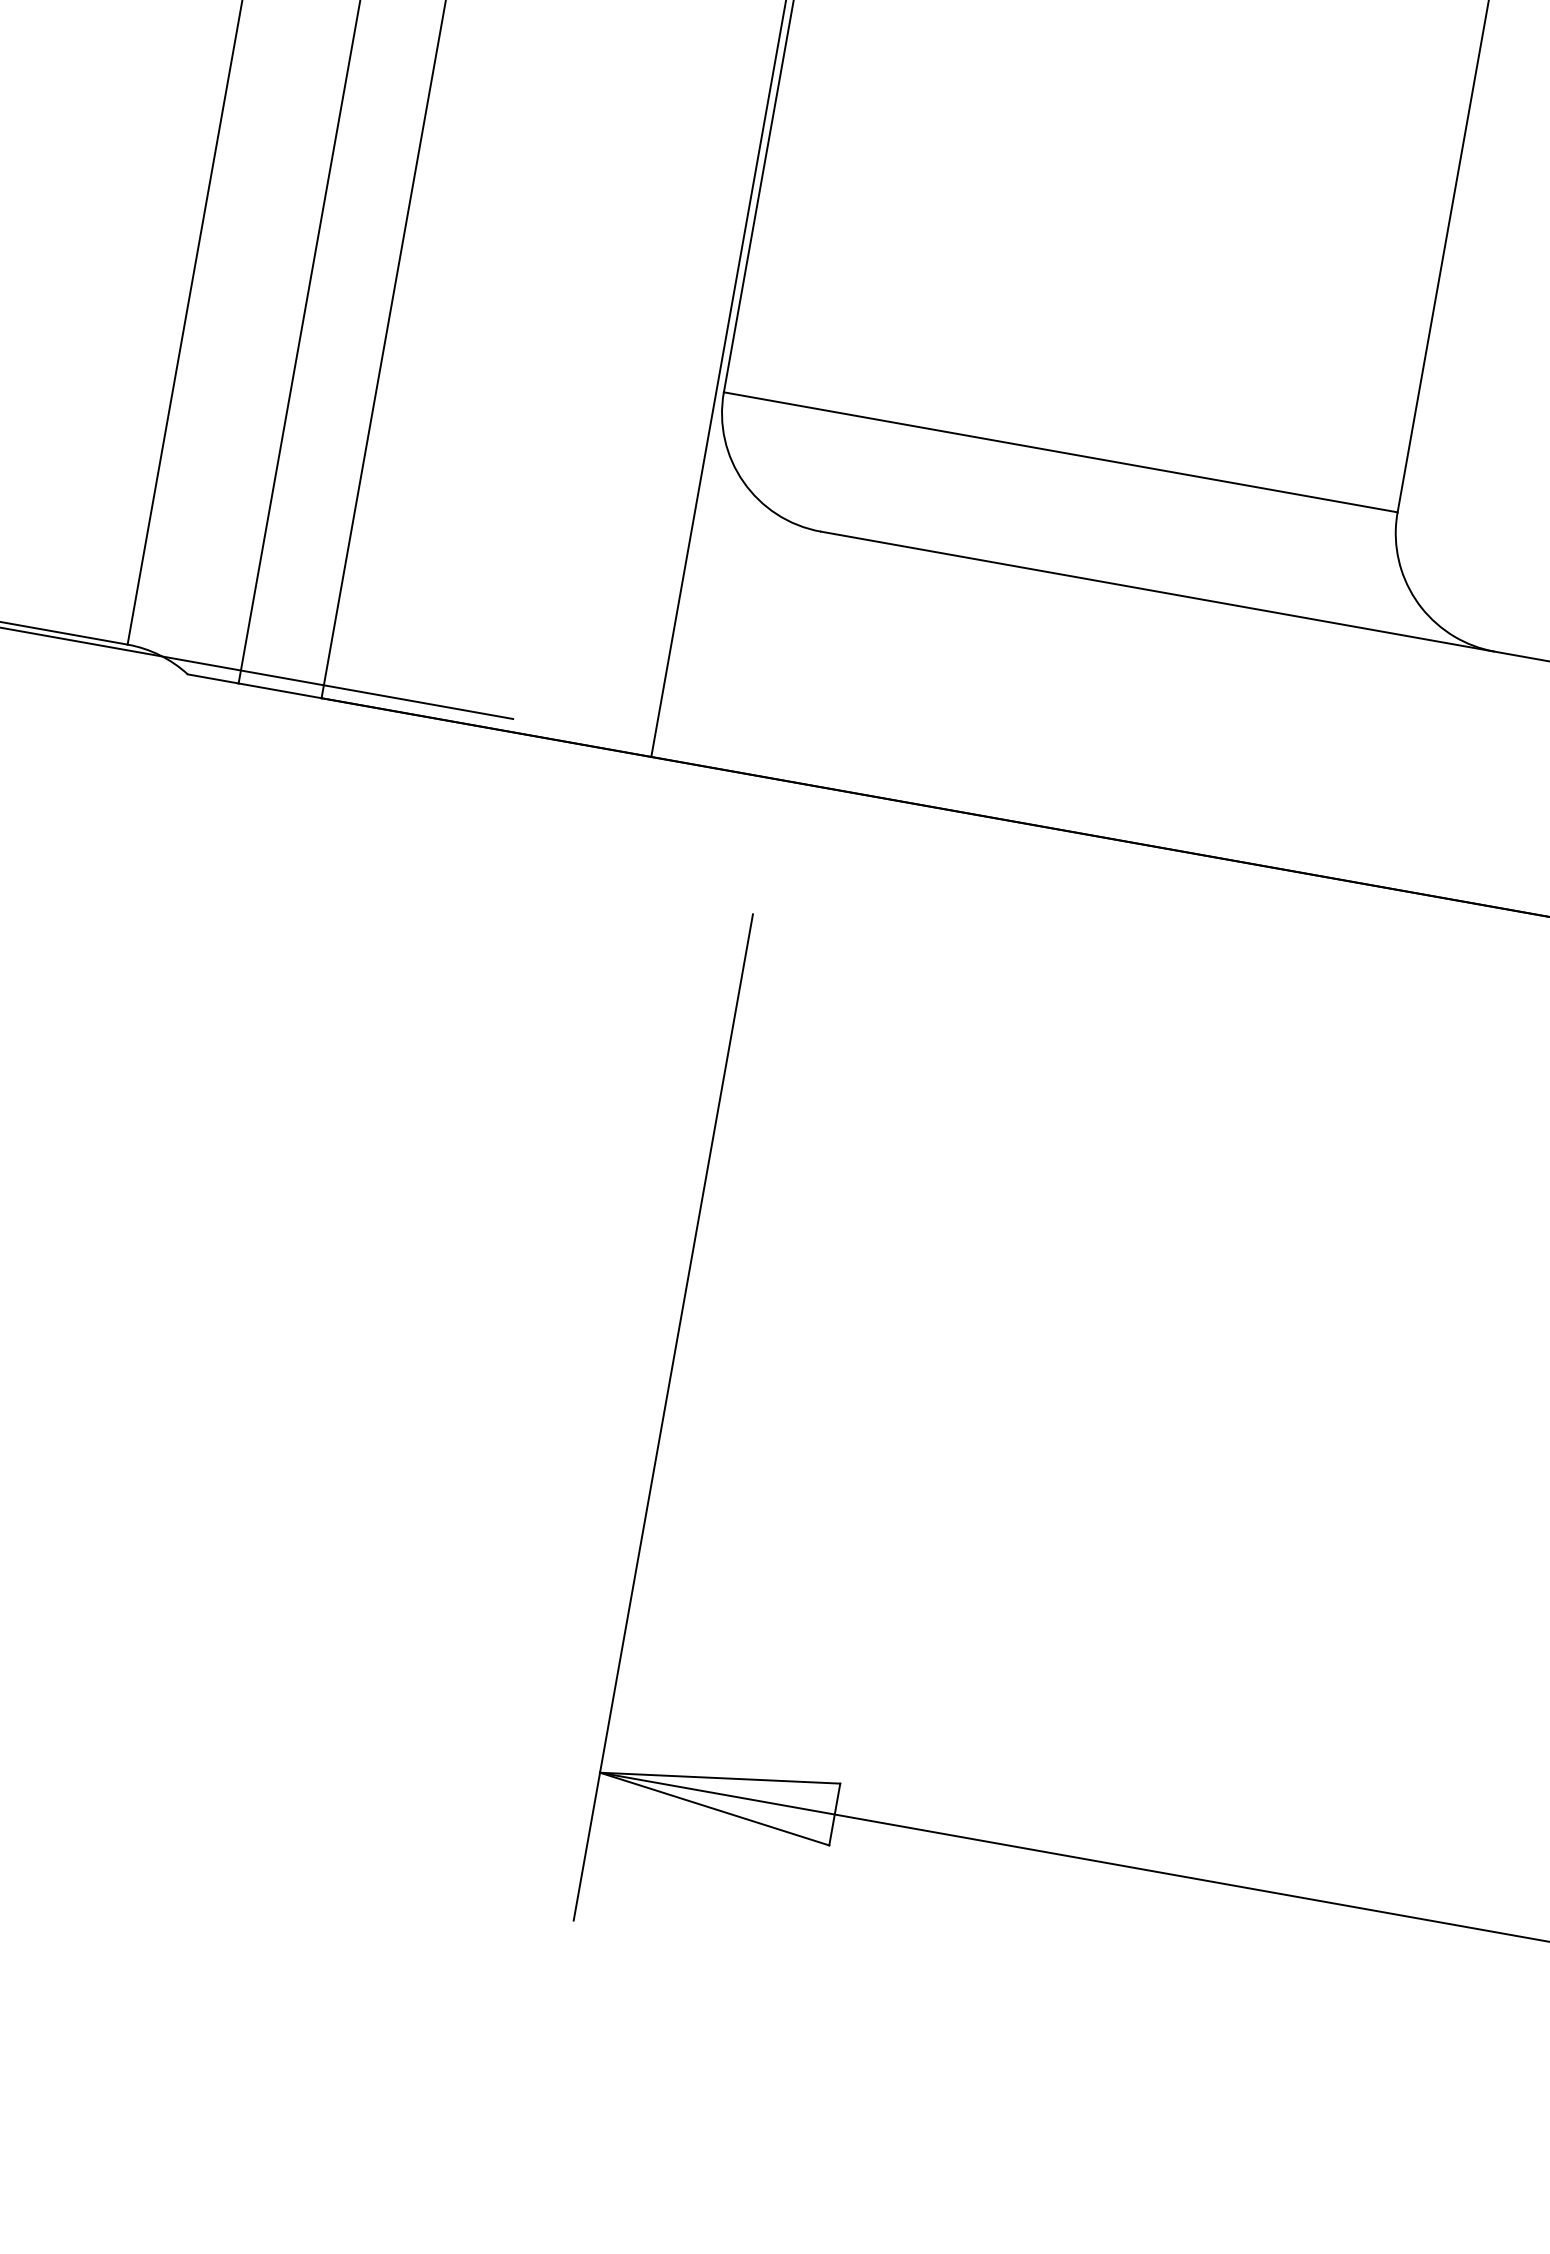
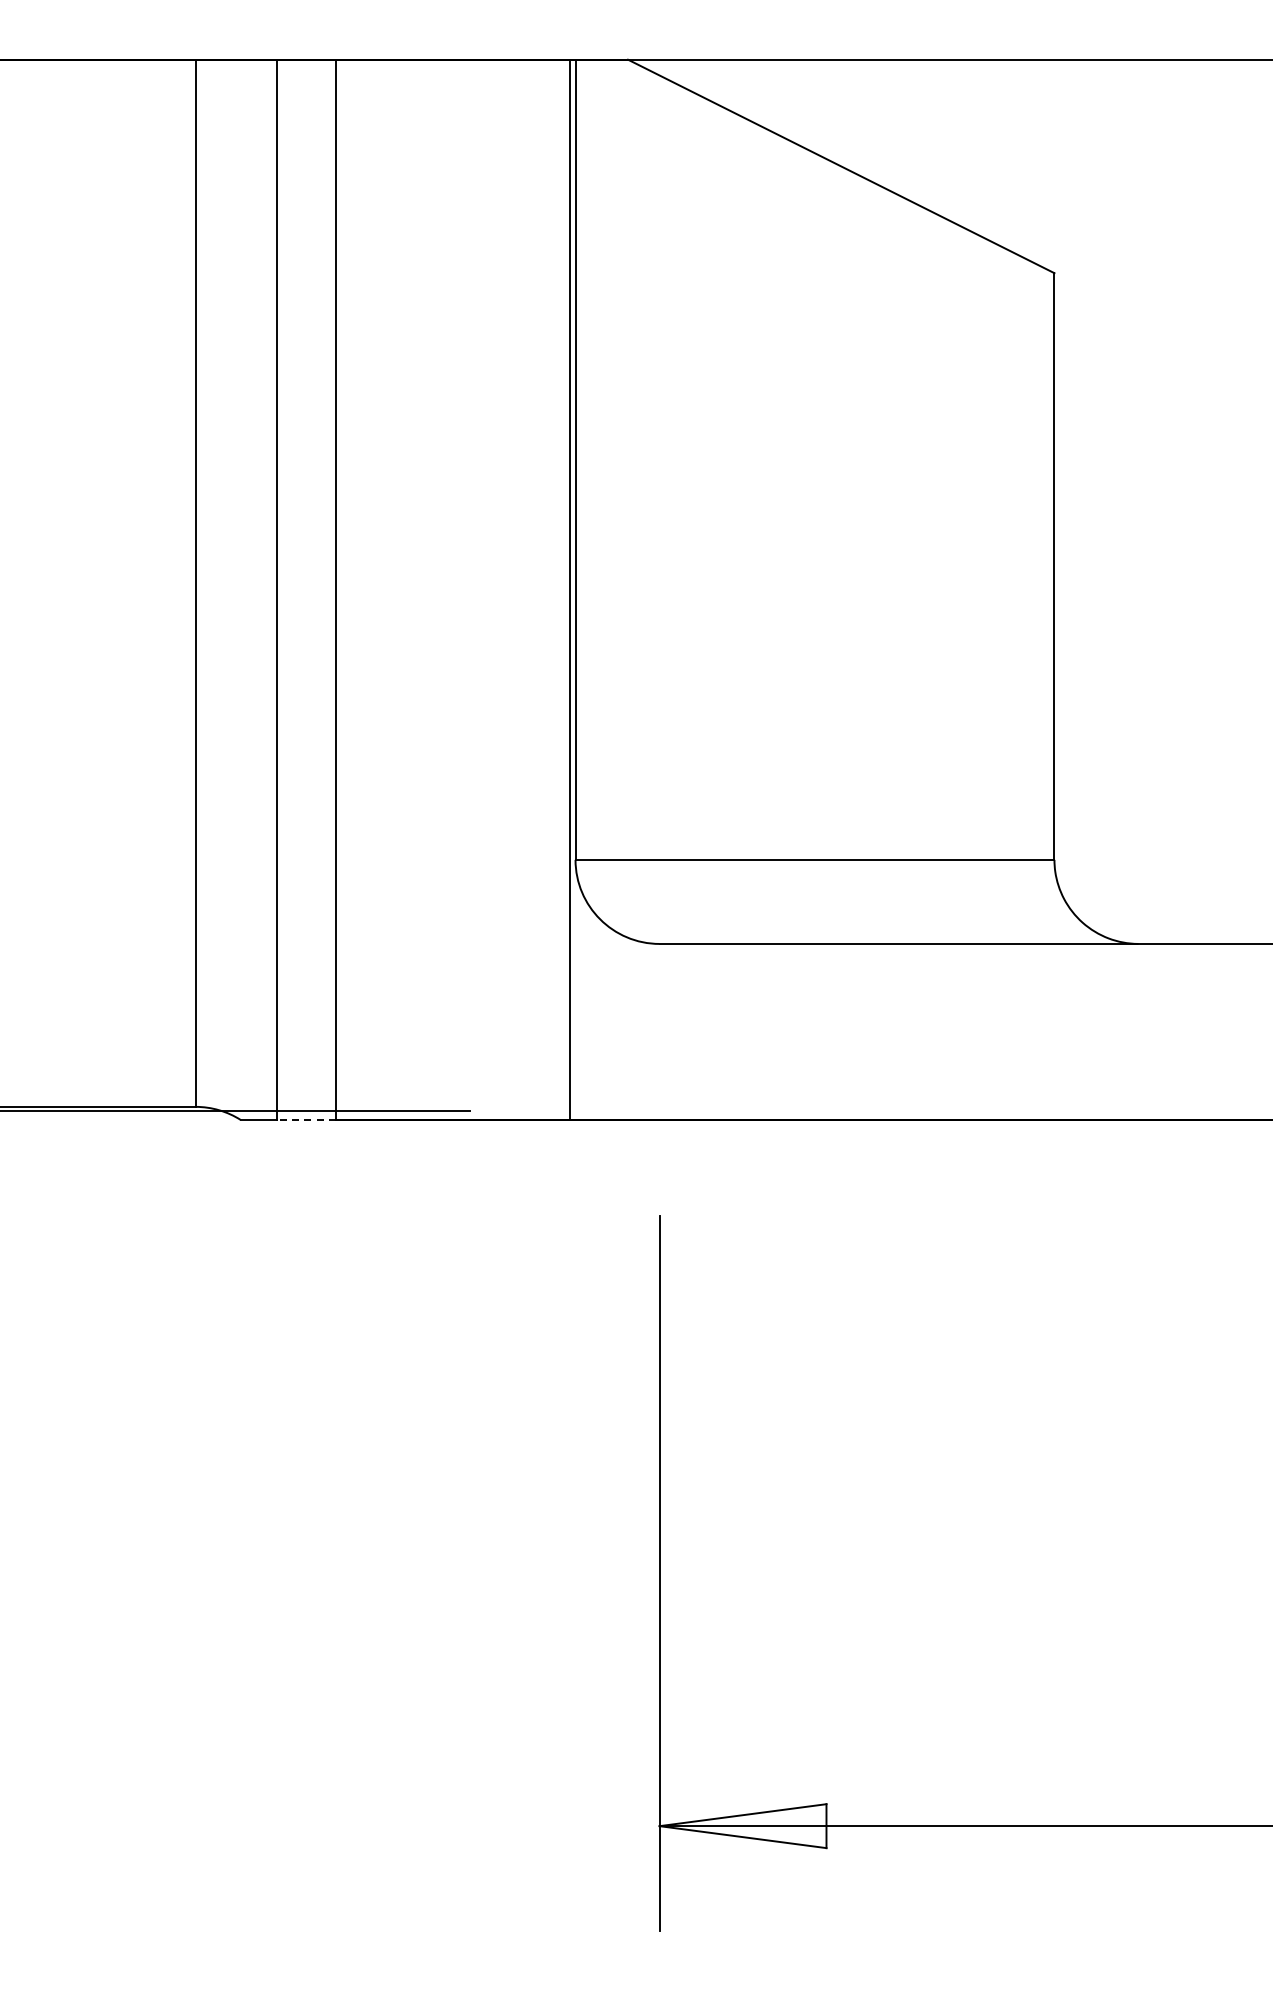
line: (278, 691) -> (305, 1120), solid -> dashed

